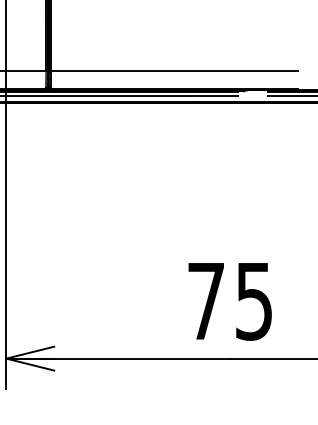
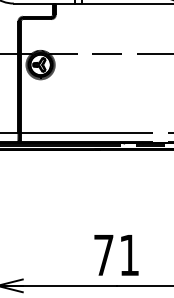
text: (252, 301) -> (128, 255), 75 -> 71

